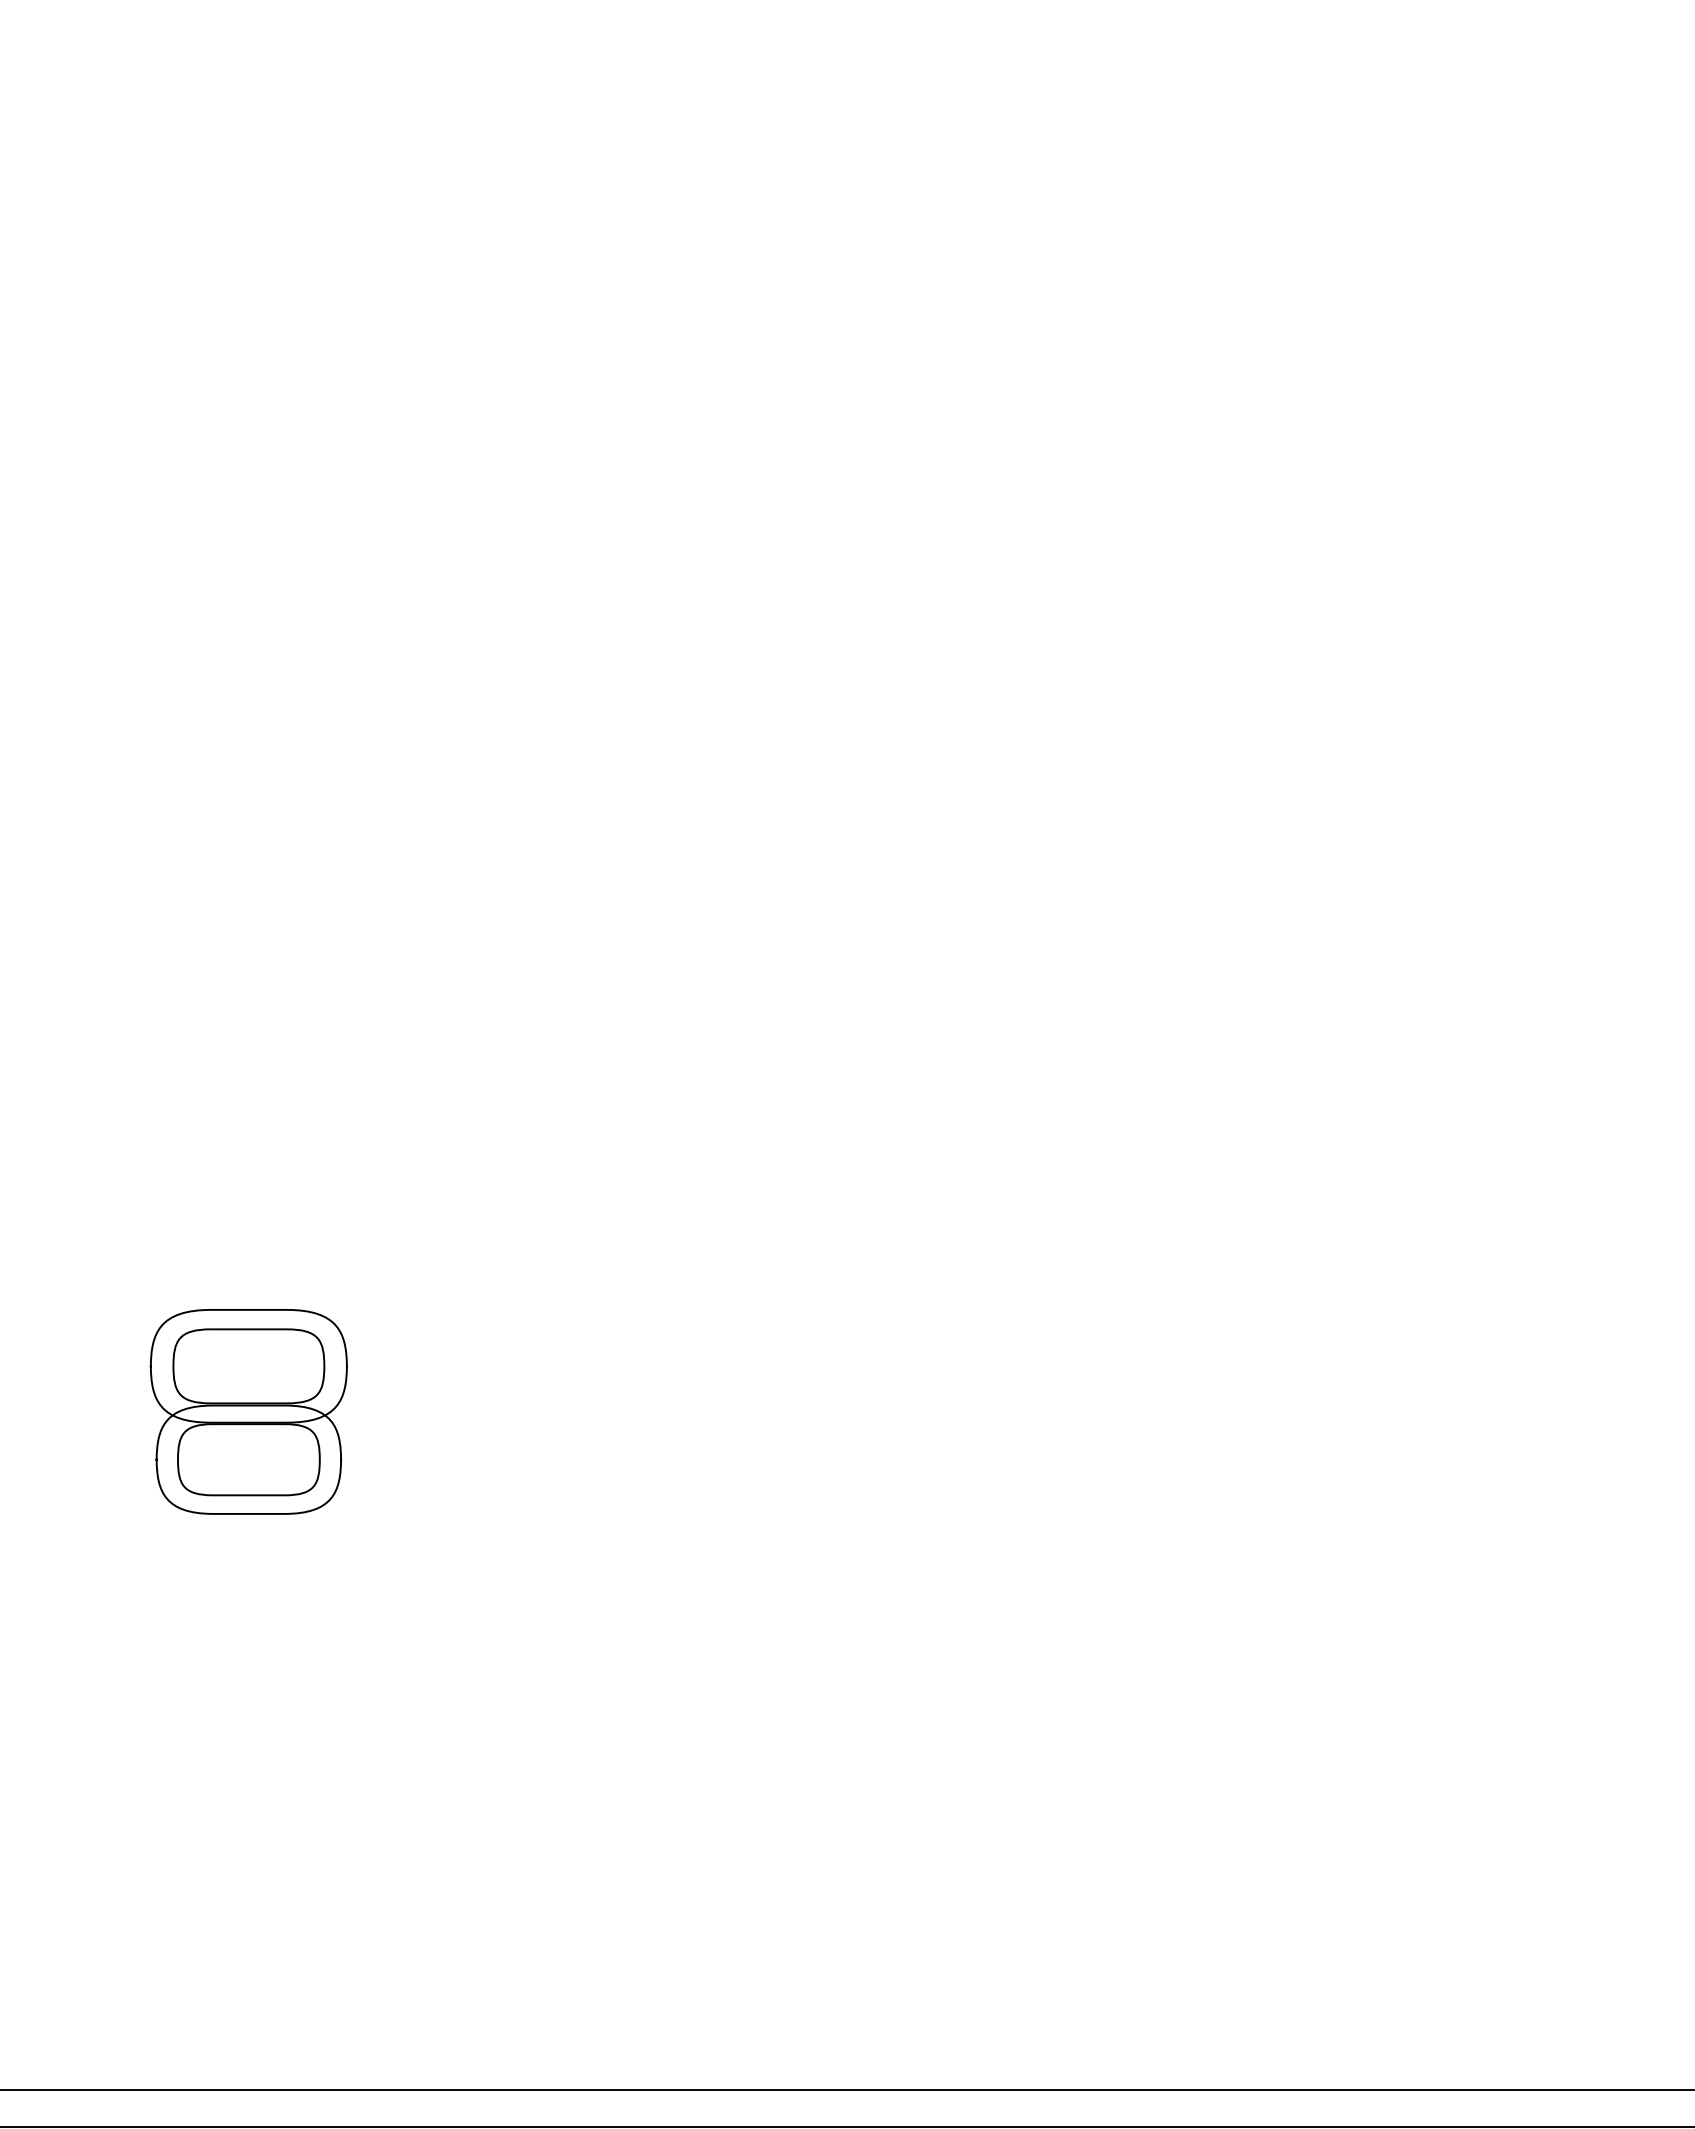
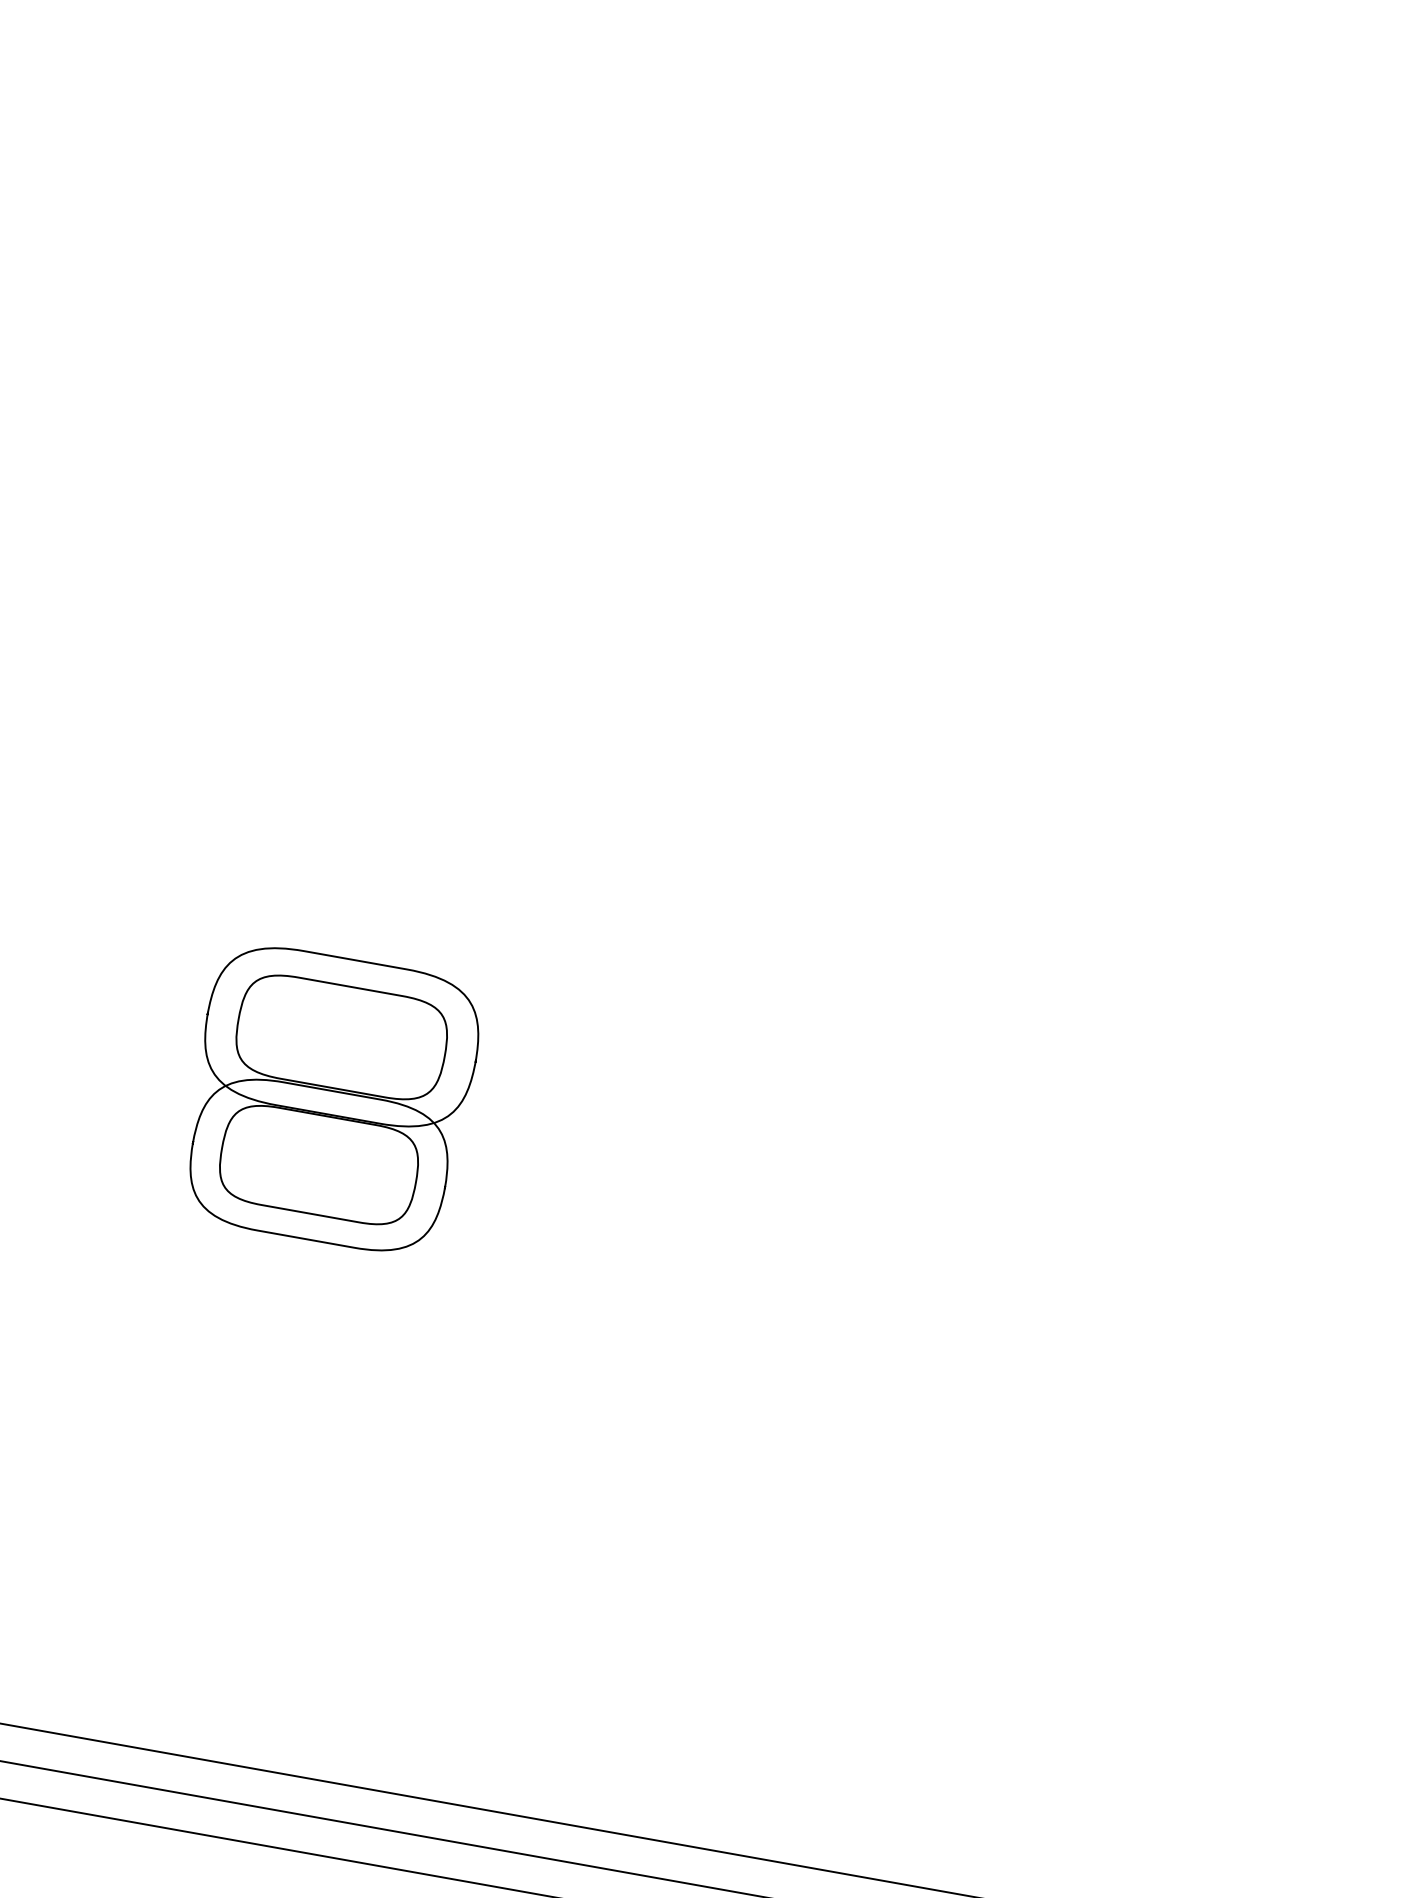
part: (248, 1411) -> (330, 1099), size x1.4

